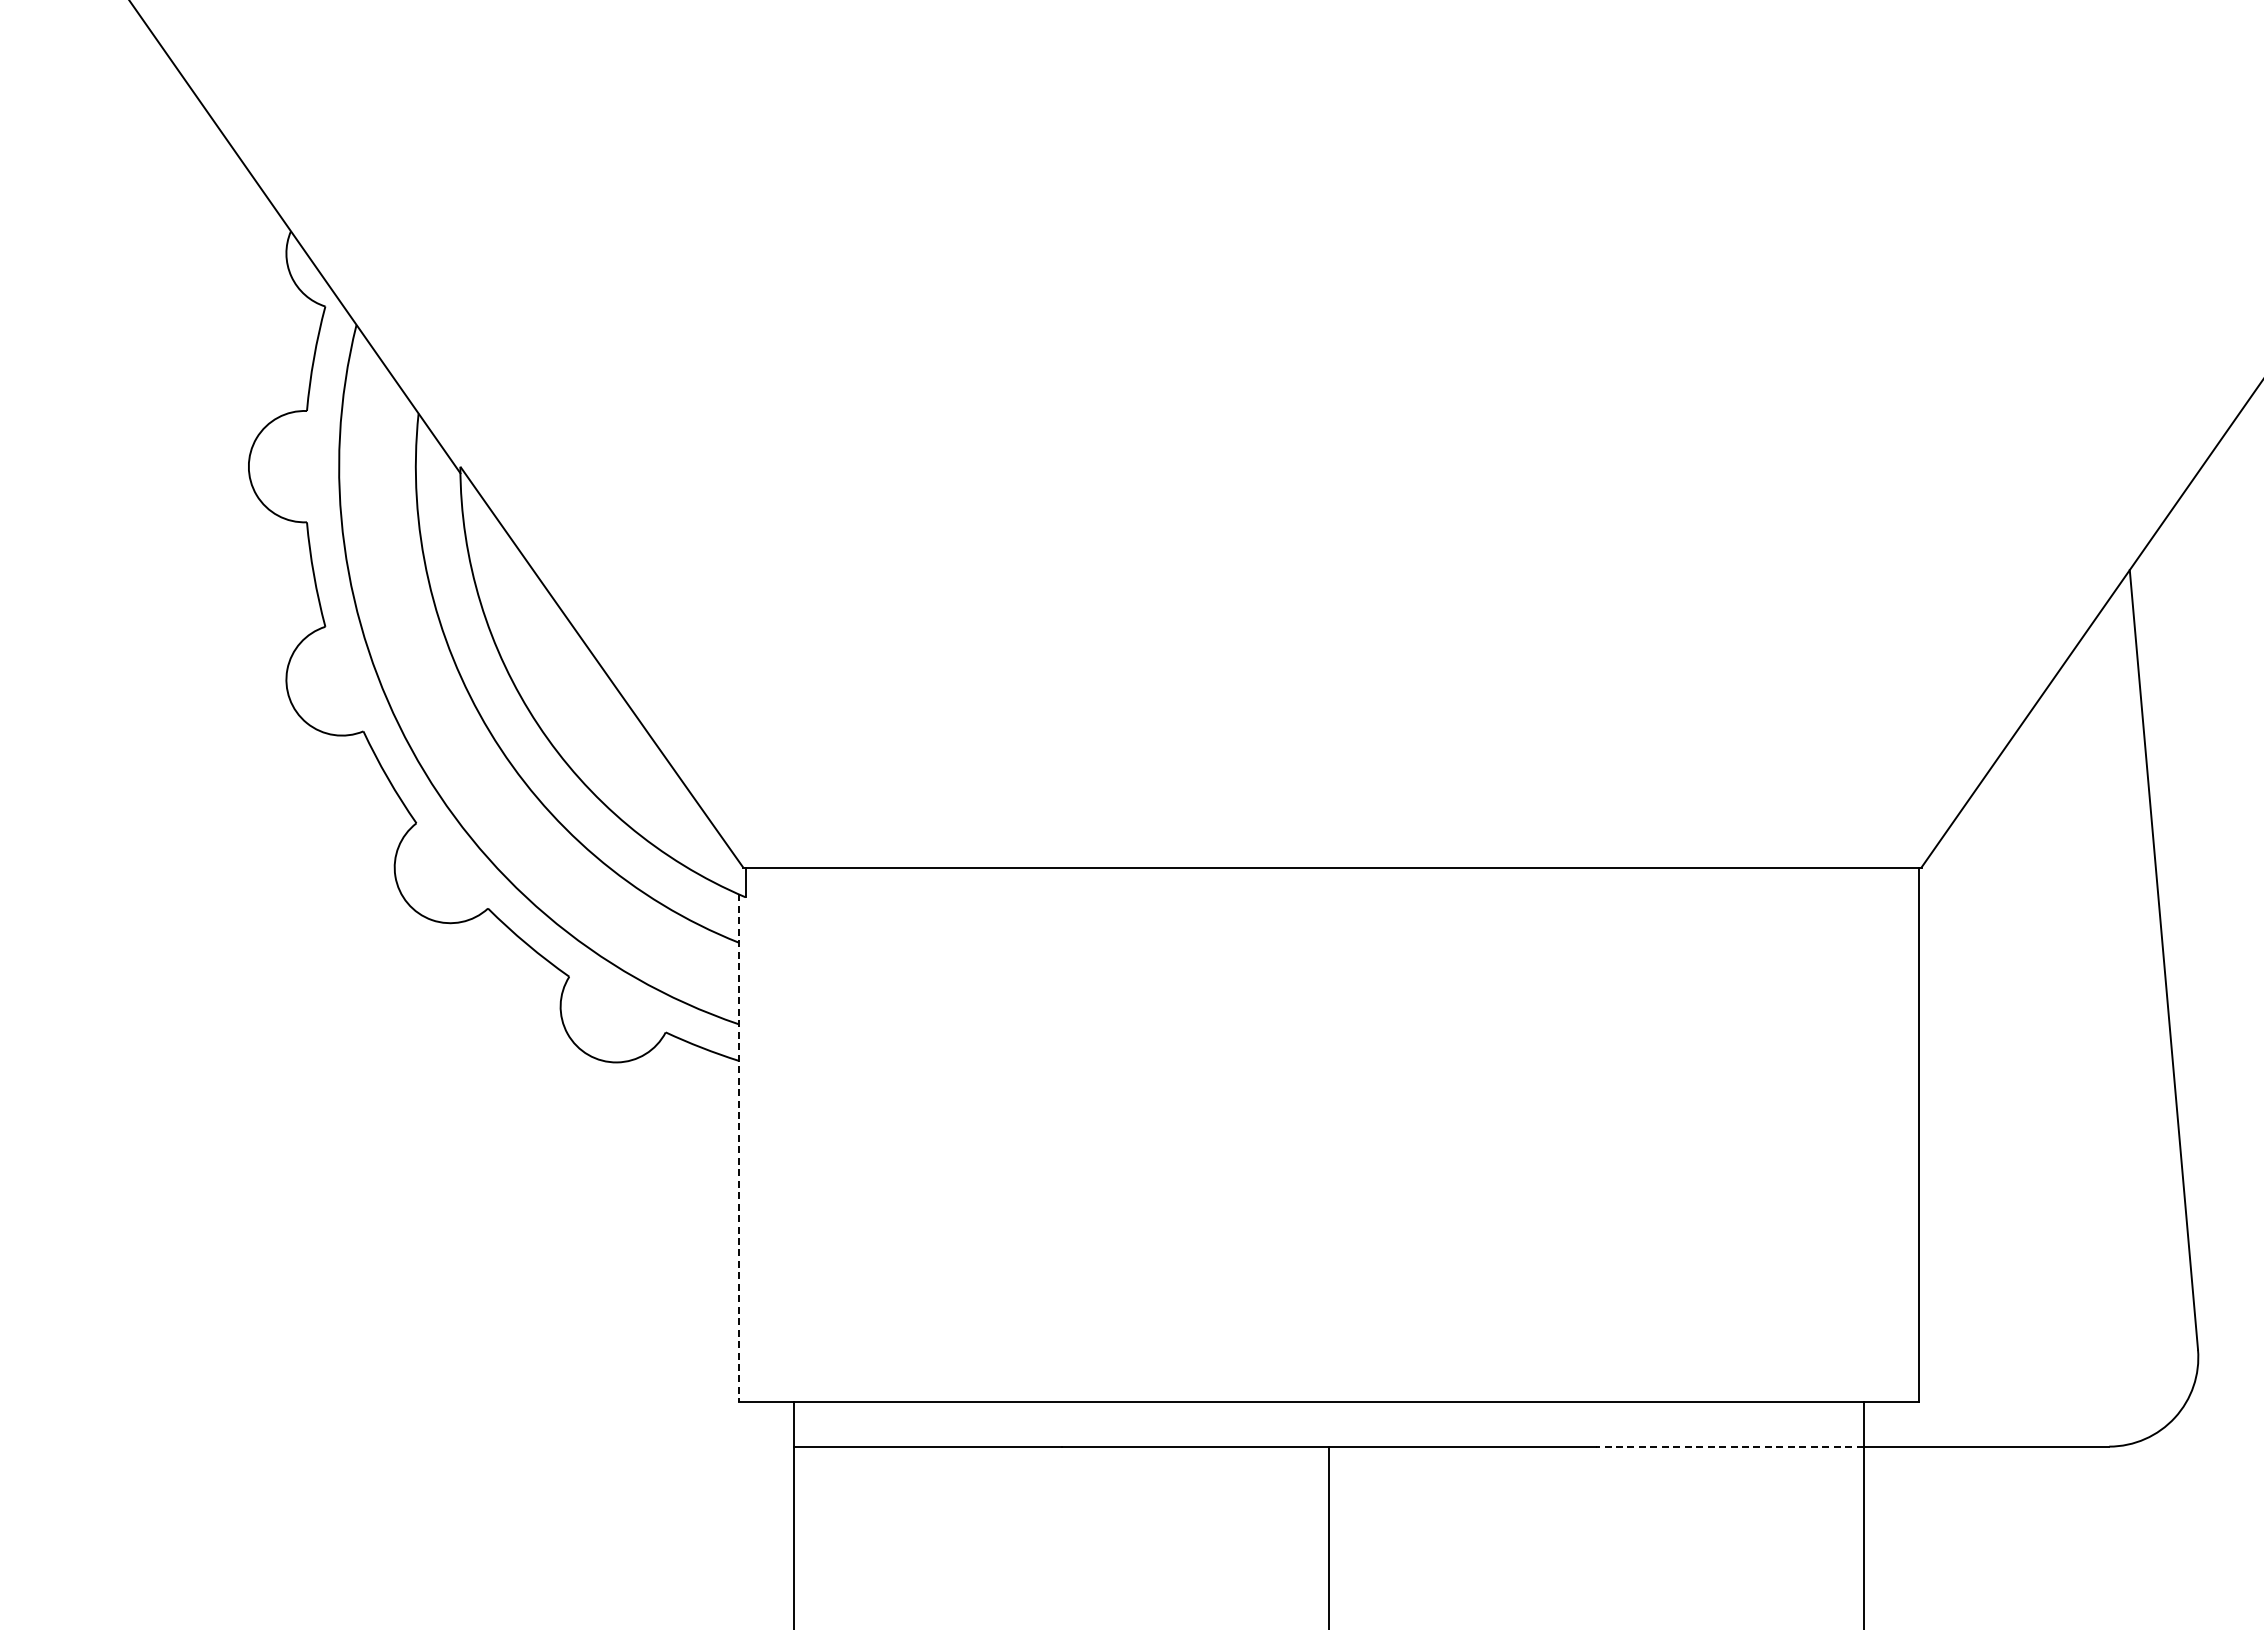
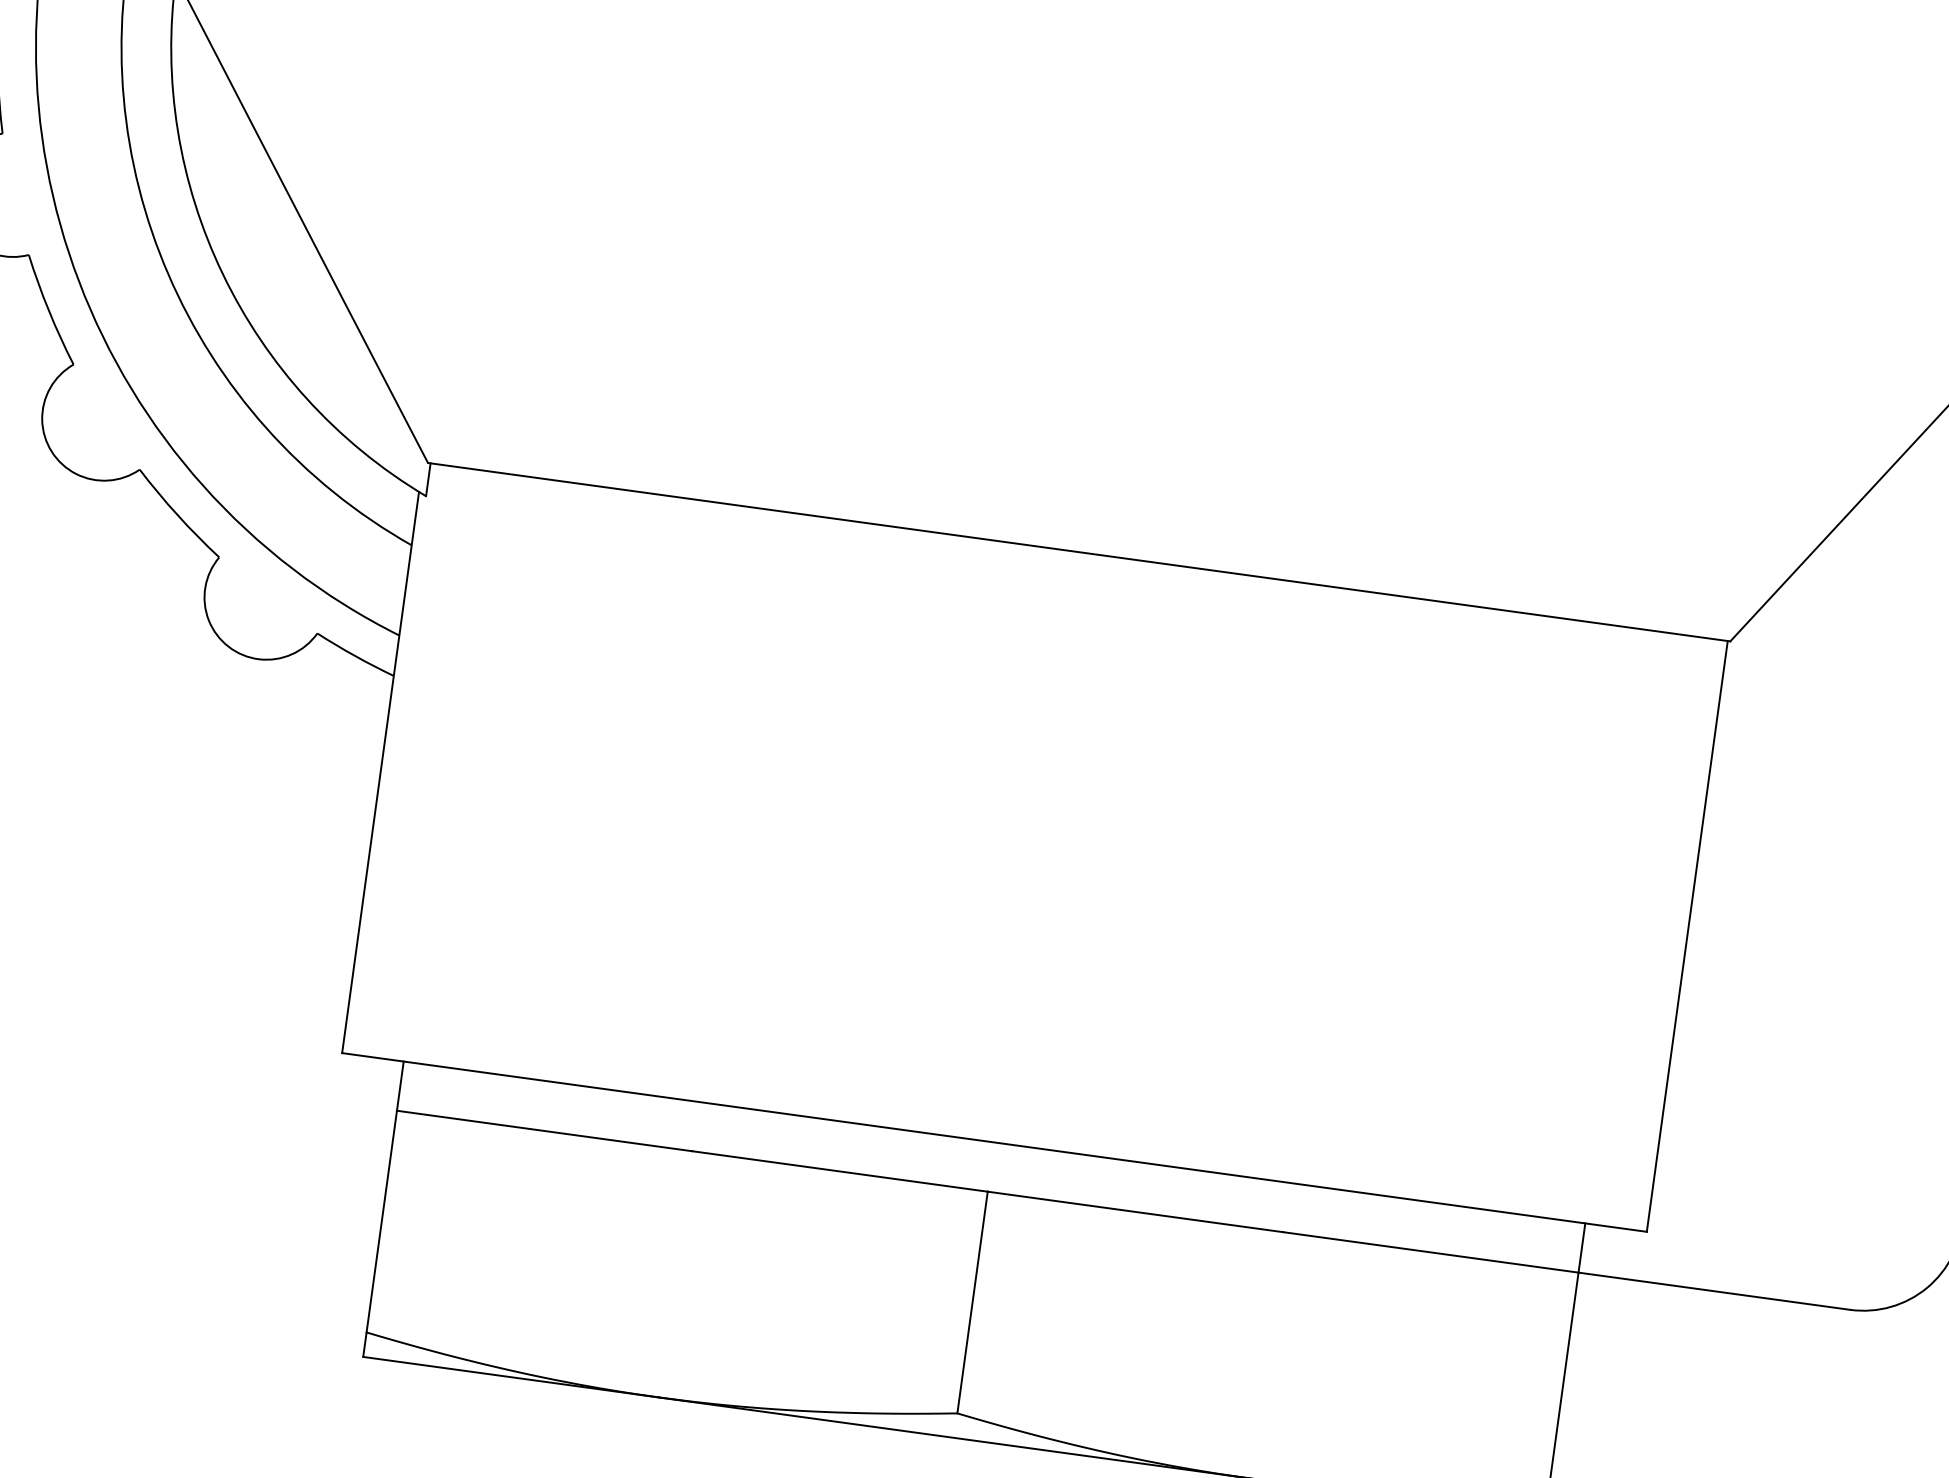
line: (738, 1148) -> (380, 772), dashed -> solid
line: (1729, 1446) -> (1430, 1252), dashed -> solid

